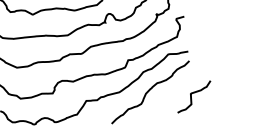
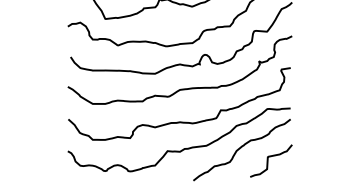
curve: (191, 96) -> (268, 160), moved

